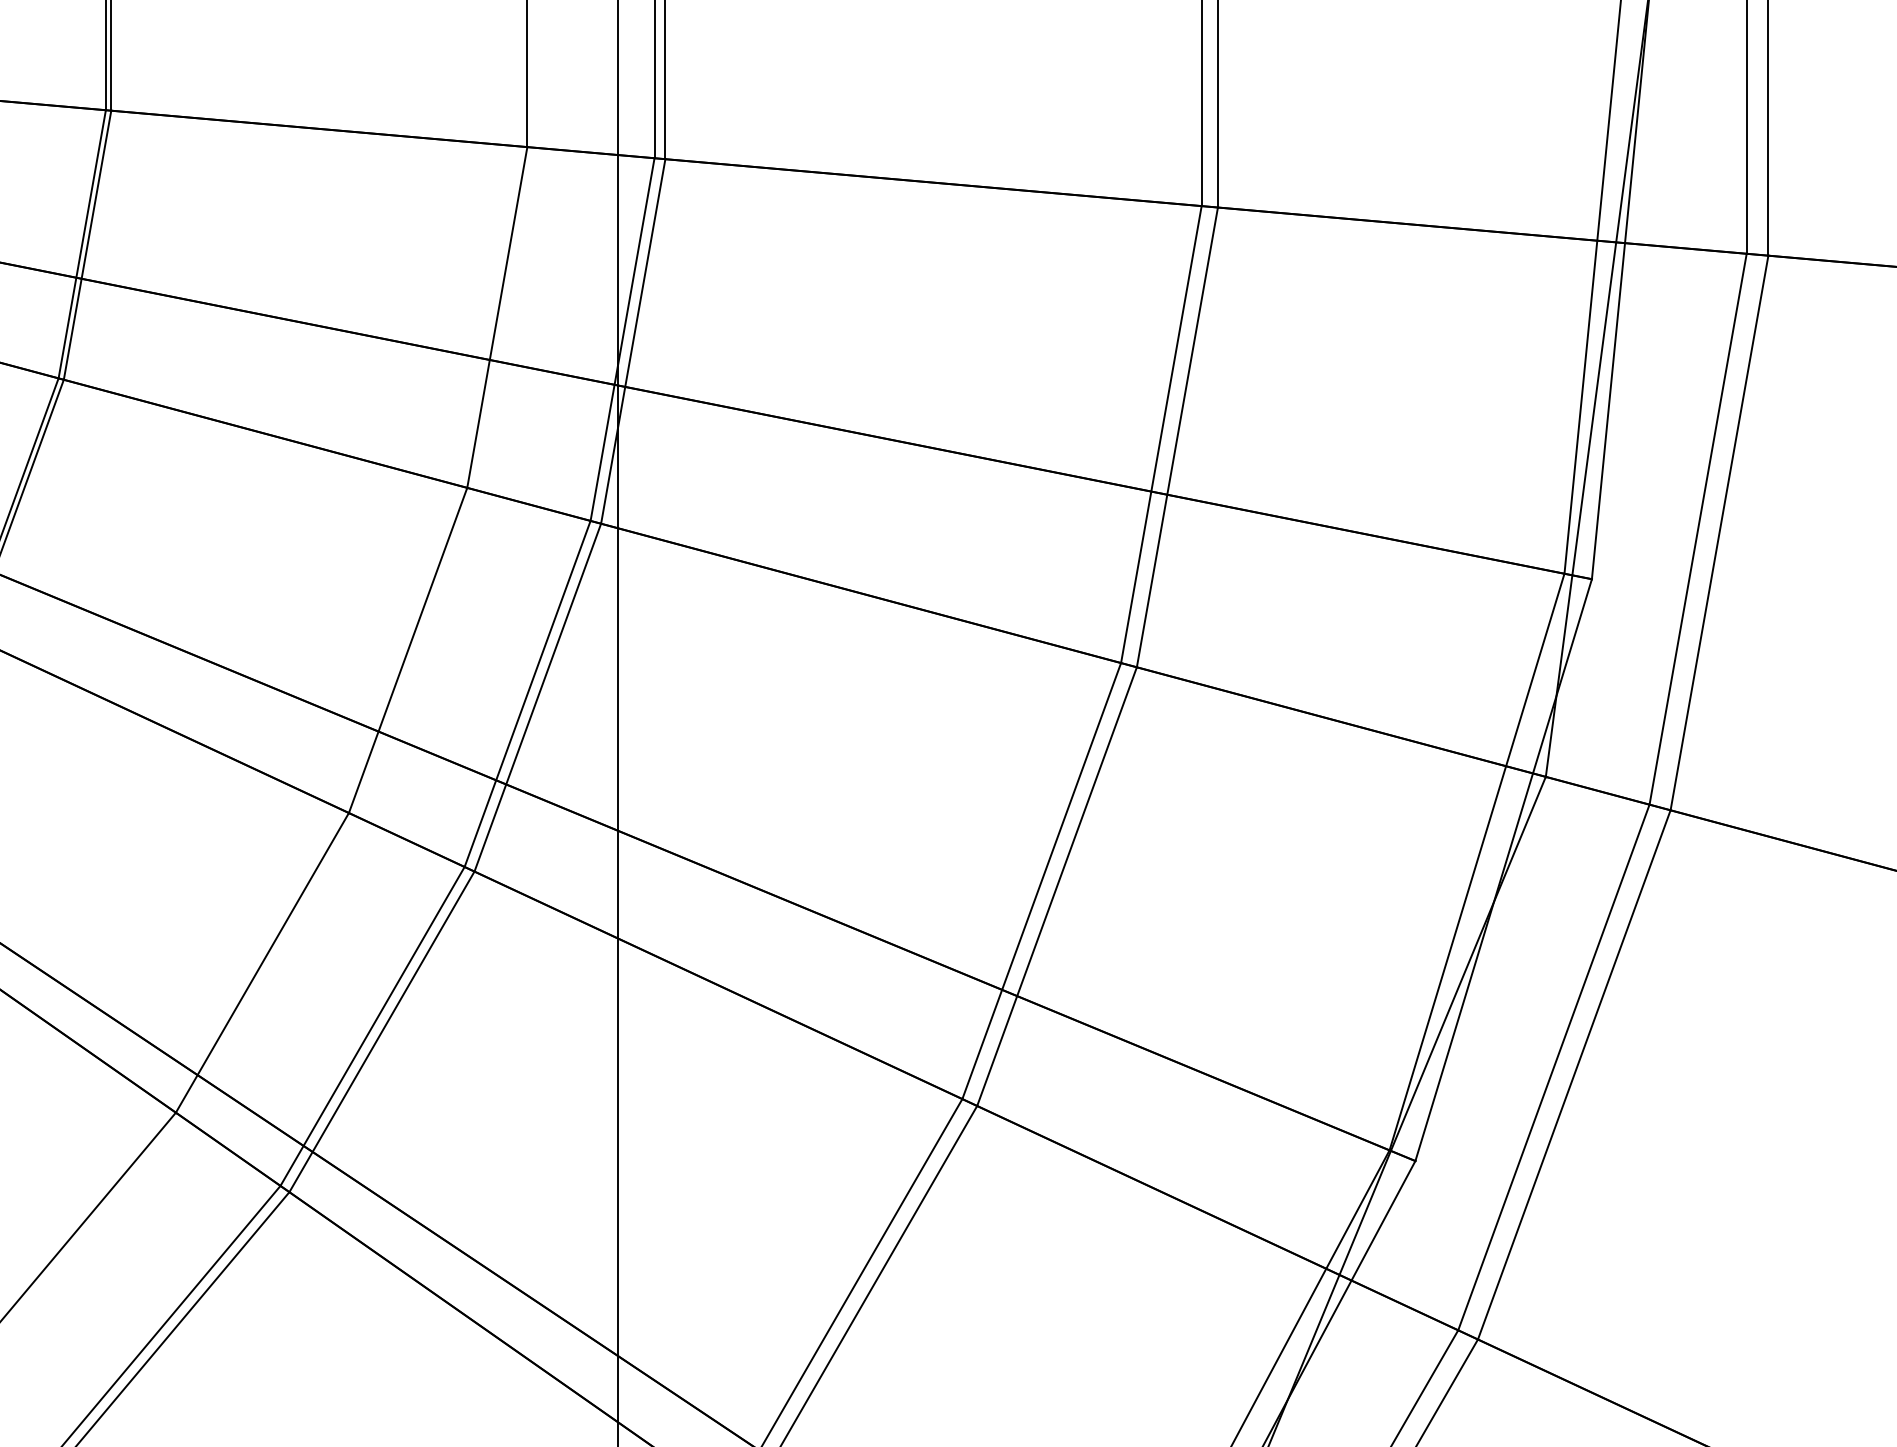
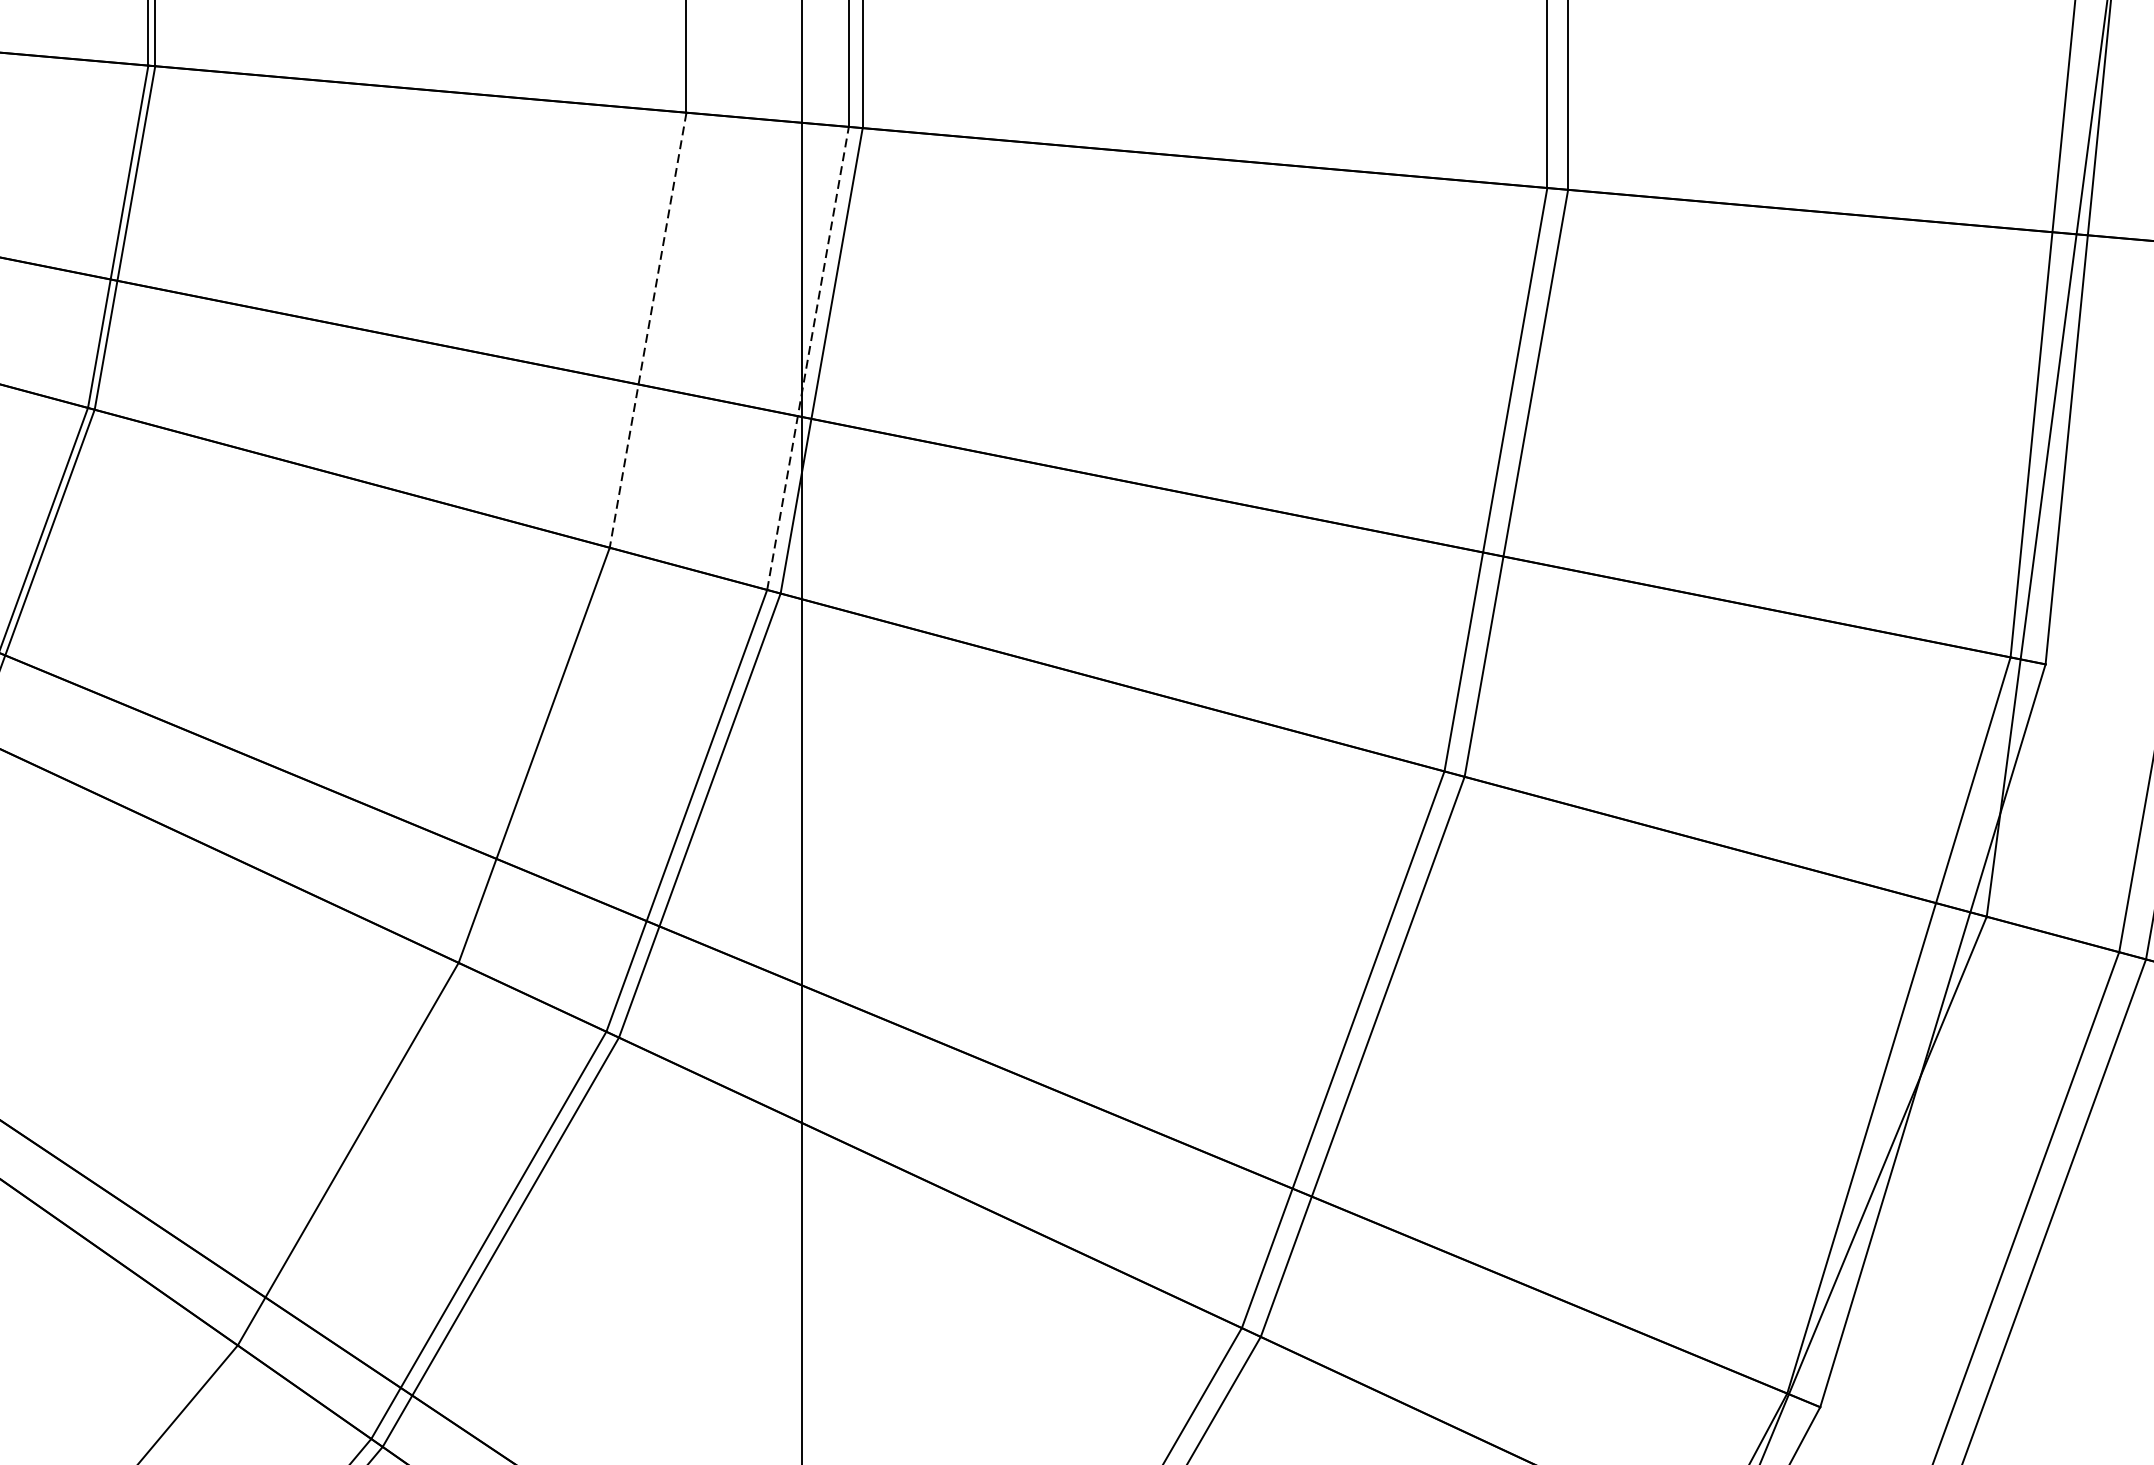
line: (497, 317) -> (648, 330), solid -> dashed
line: (622, 339) -> (807, 358), solid -> dashed

